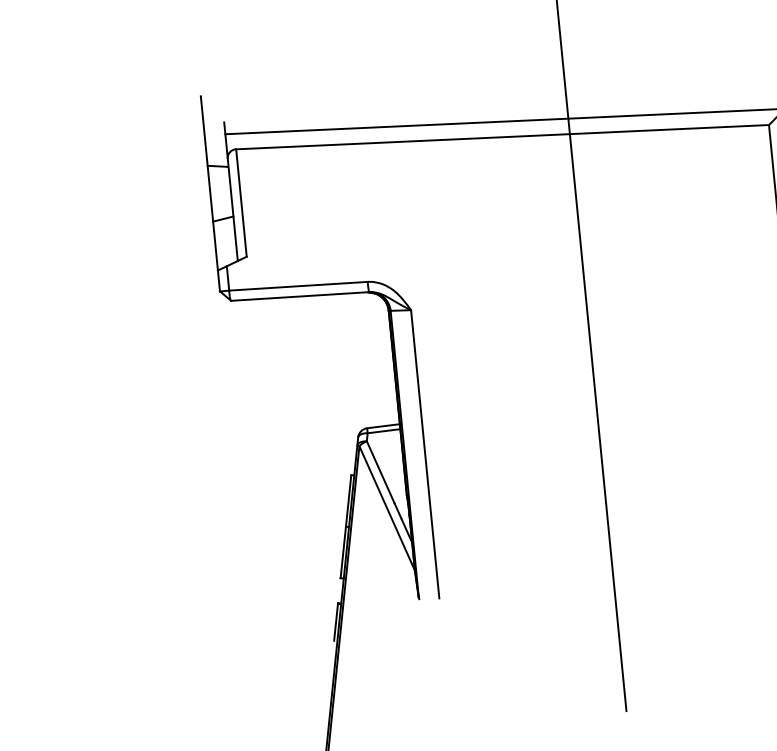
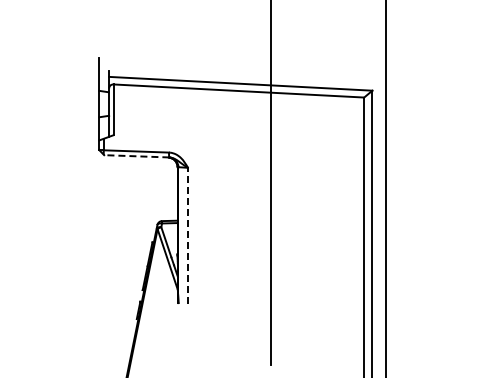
line: (299, 296) -> (136, 156), solid -> dashed
line: (426, 453) -> (188, 235), solid -> dashed

